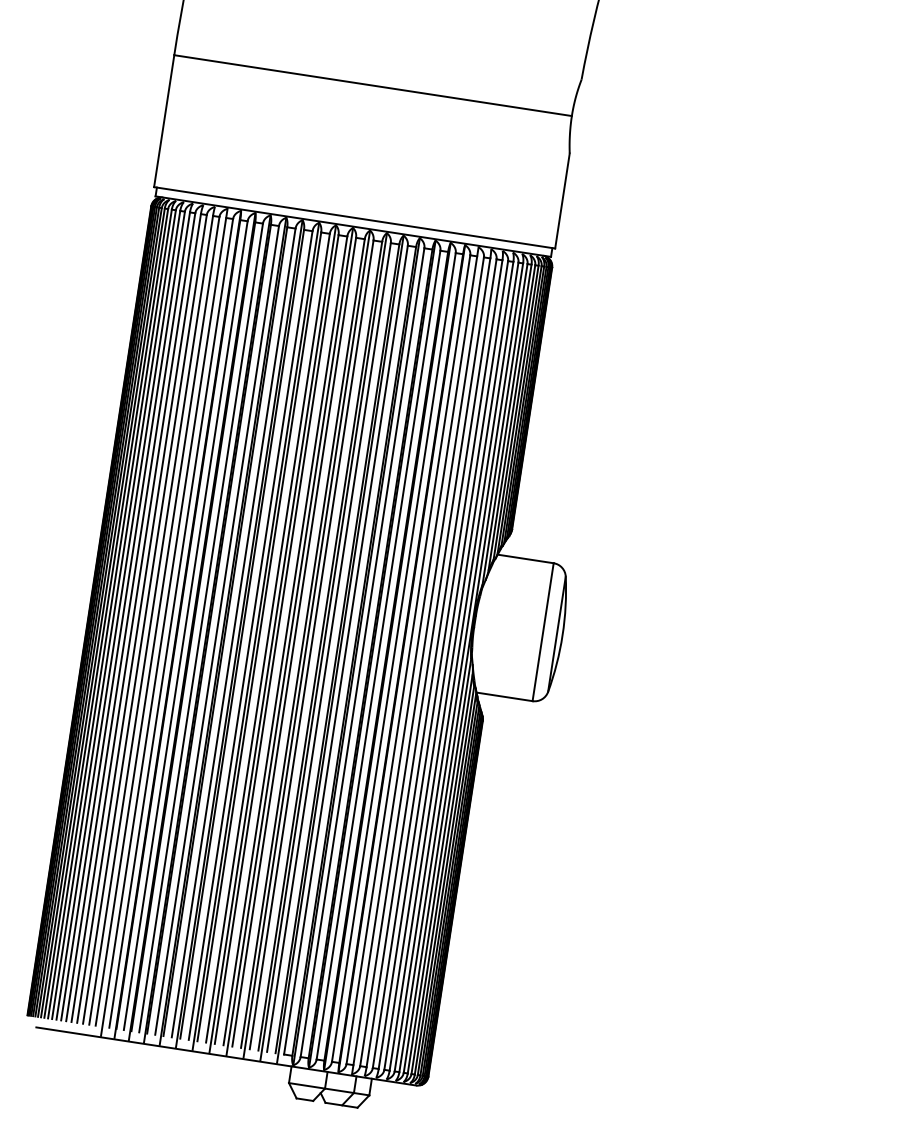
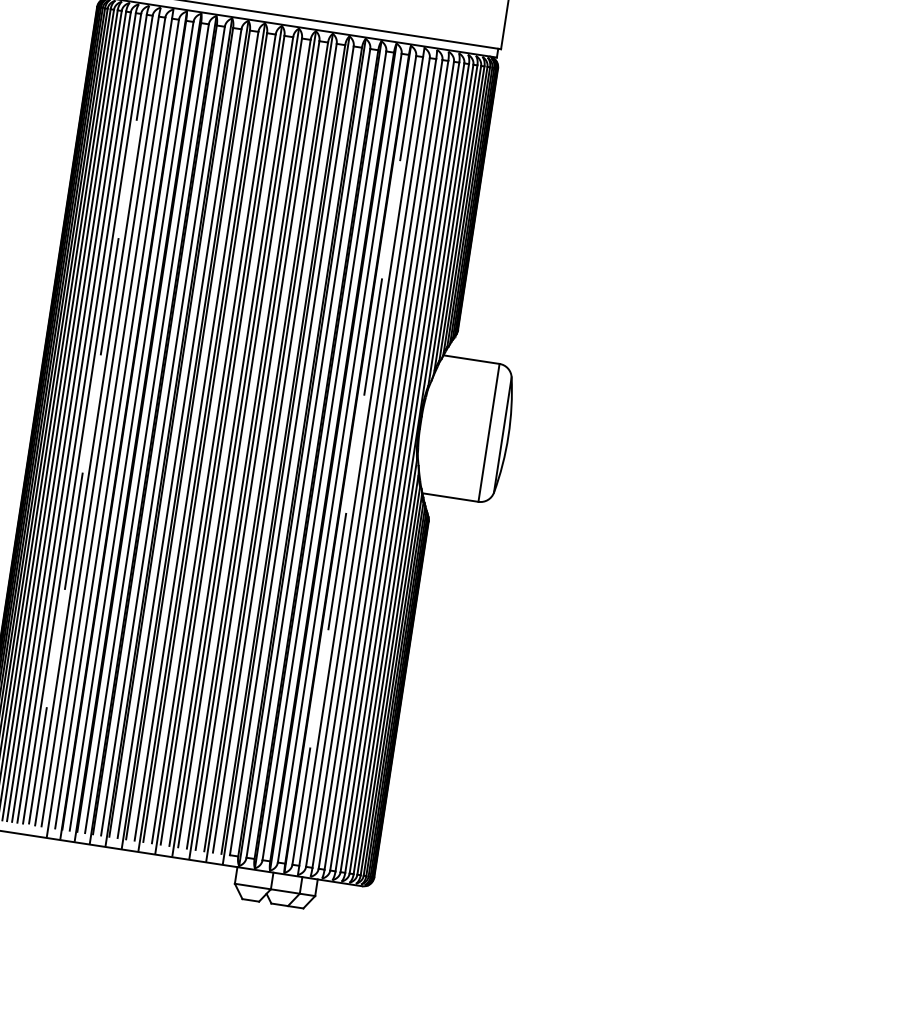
line: (145, 618) -> (91, 419), solid -> dashed
line: (408, 659) -> (354, 460), solid -> dashed

